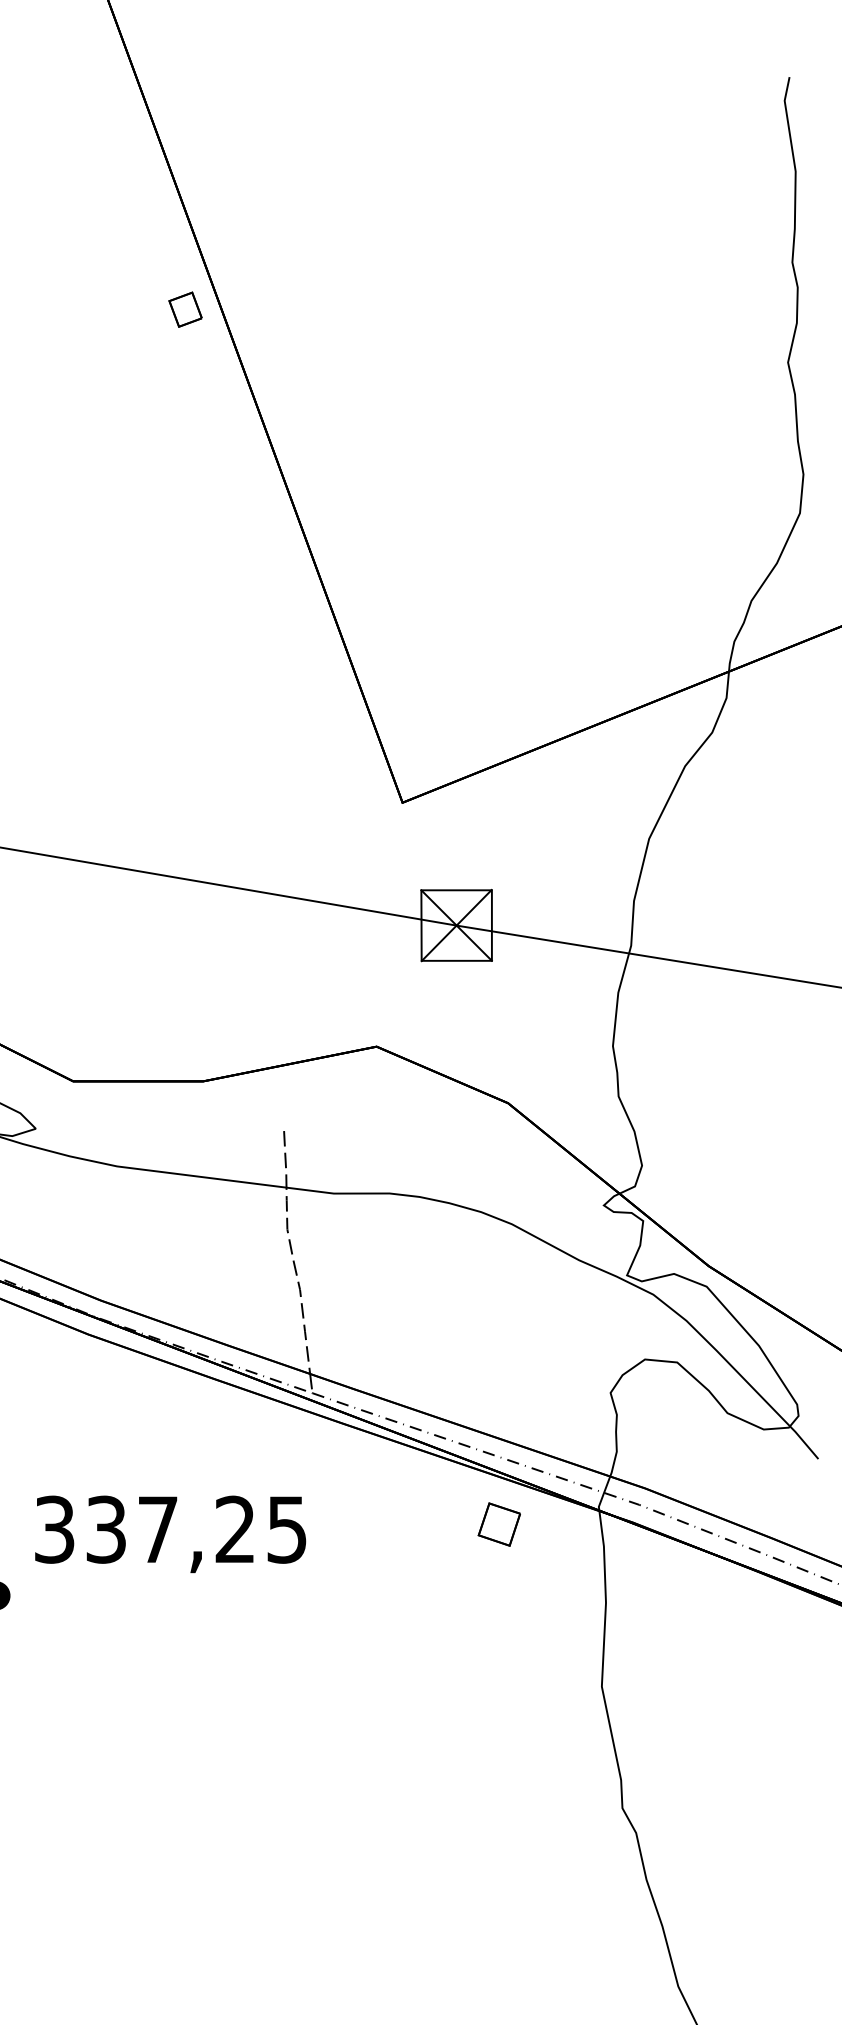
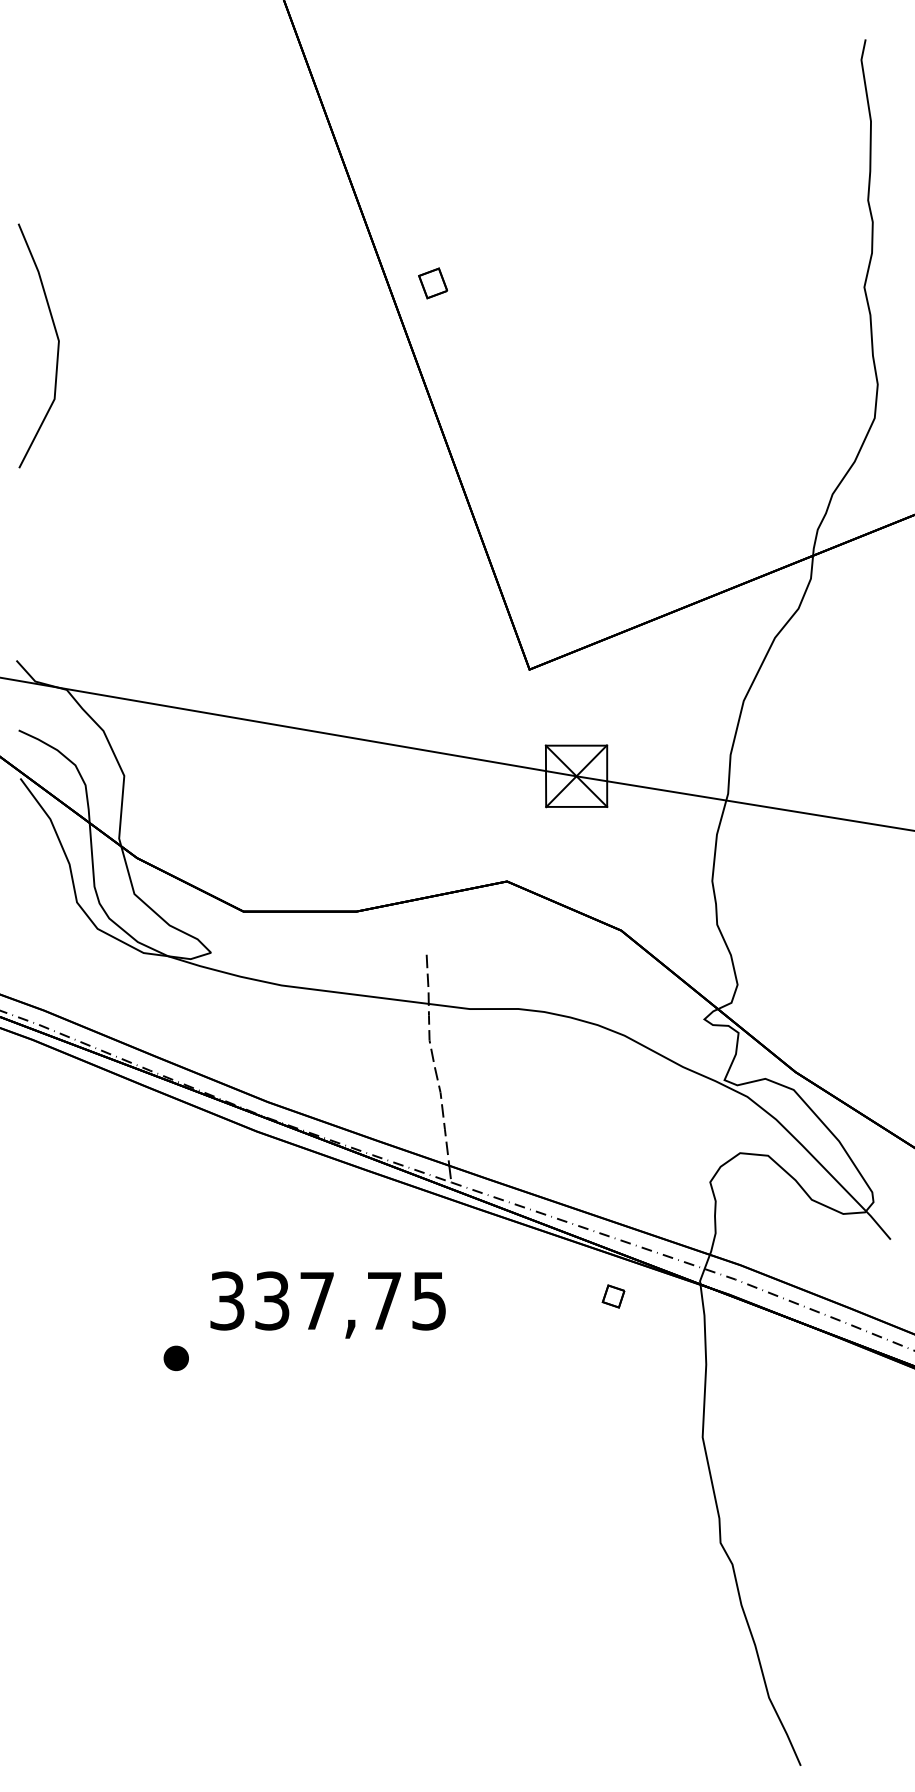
part: (186, 309) -> (433, 283), moved
part: (499, 1524) -> (613, 1296), size x0.6
text: (234, 1529) -> (383, 1300), 337,25 -> 337,75

